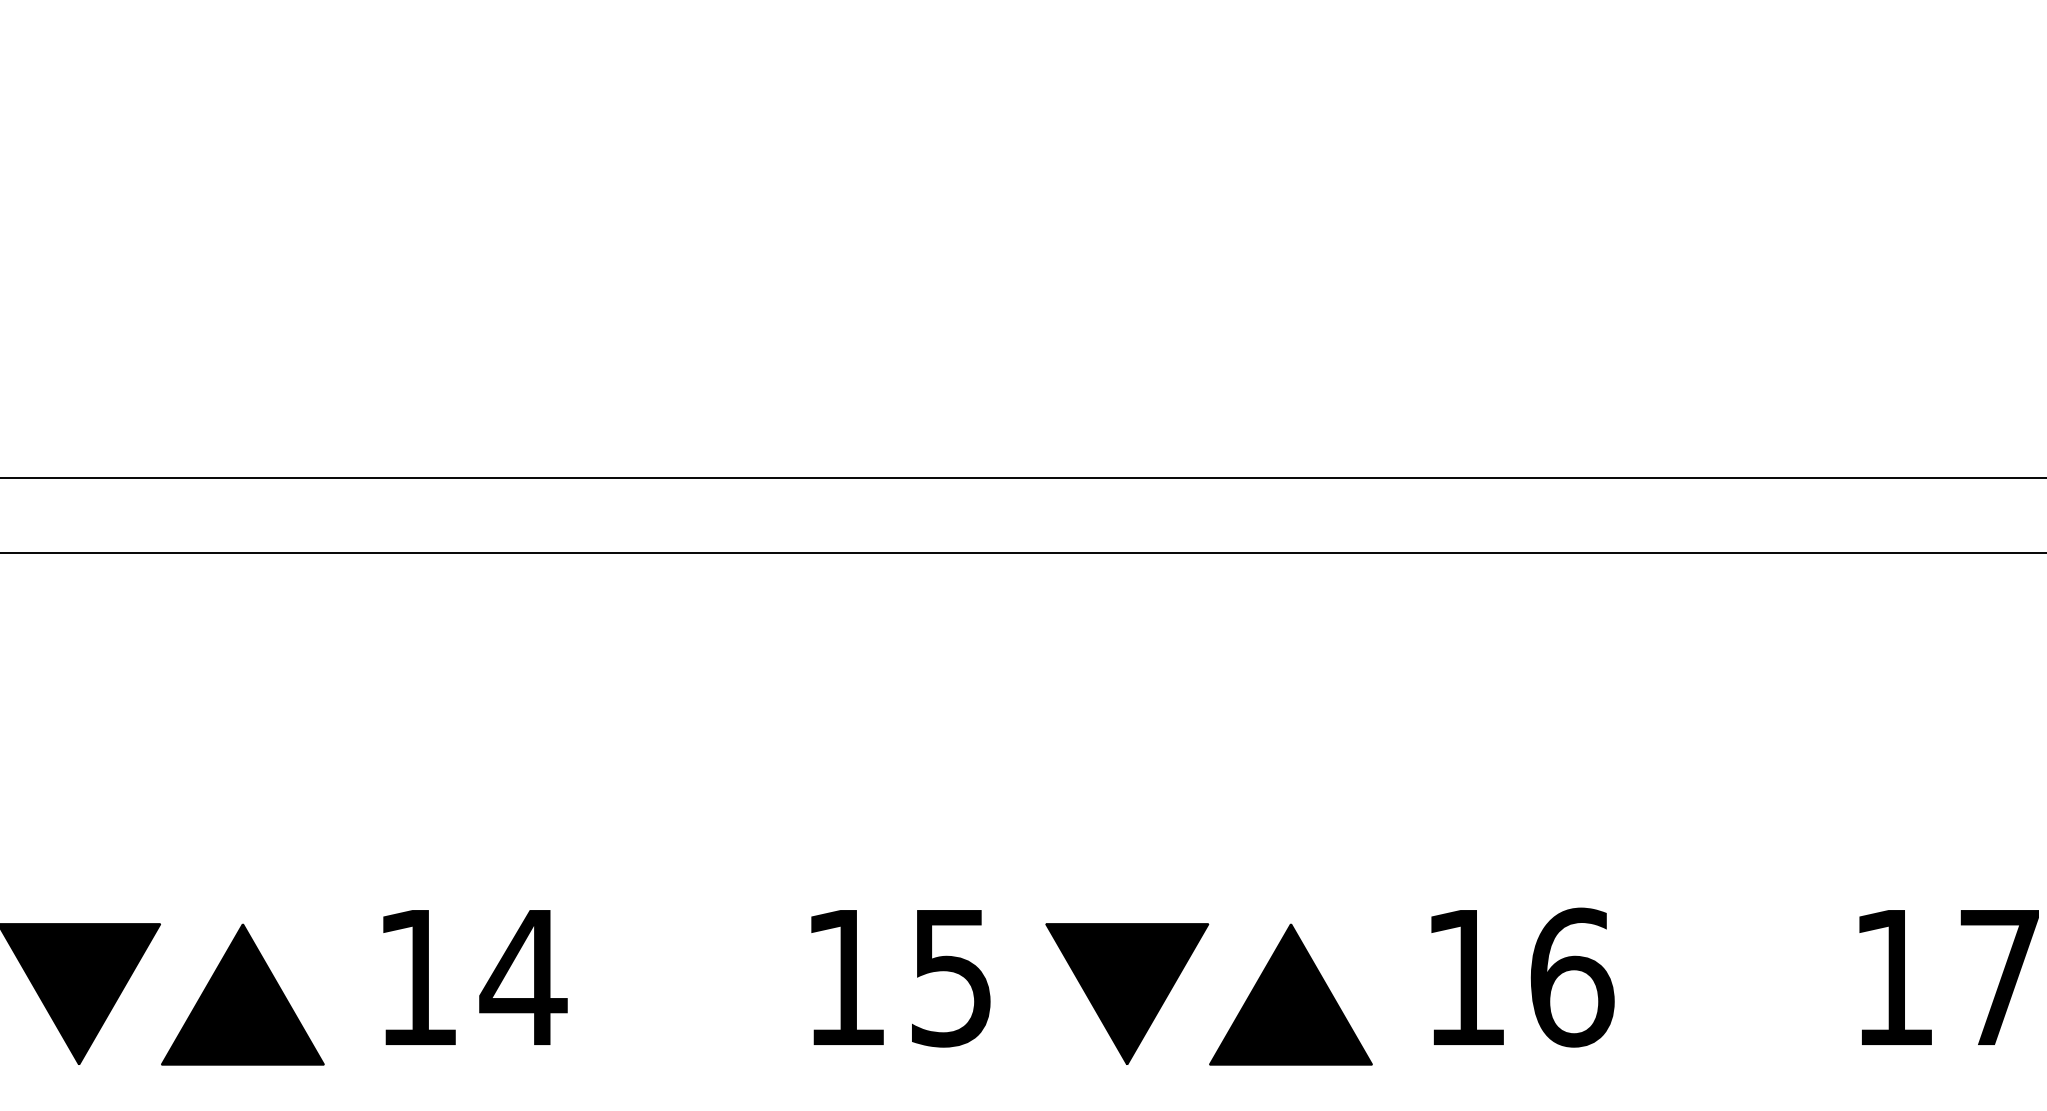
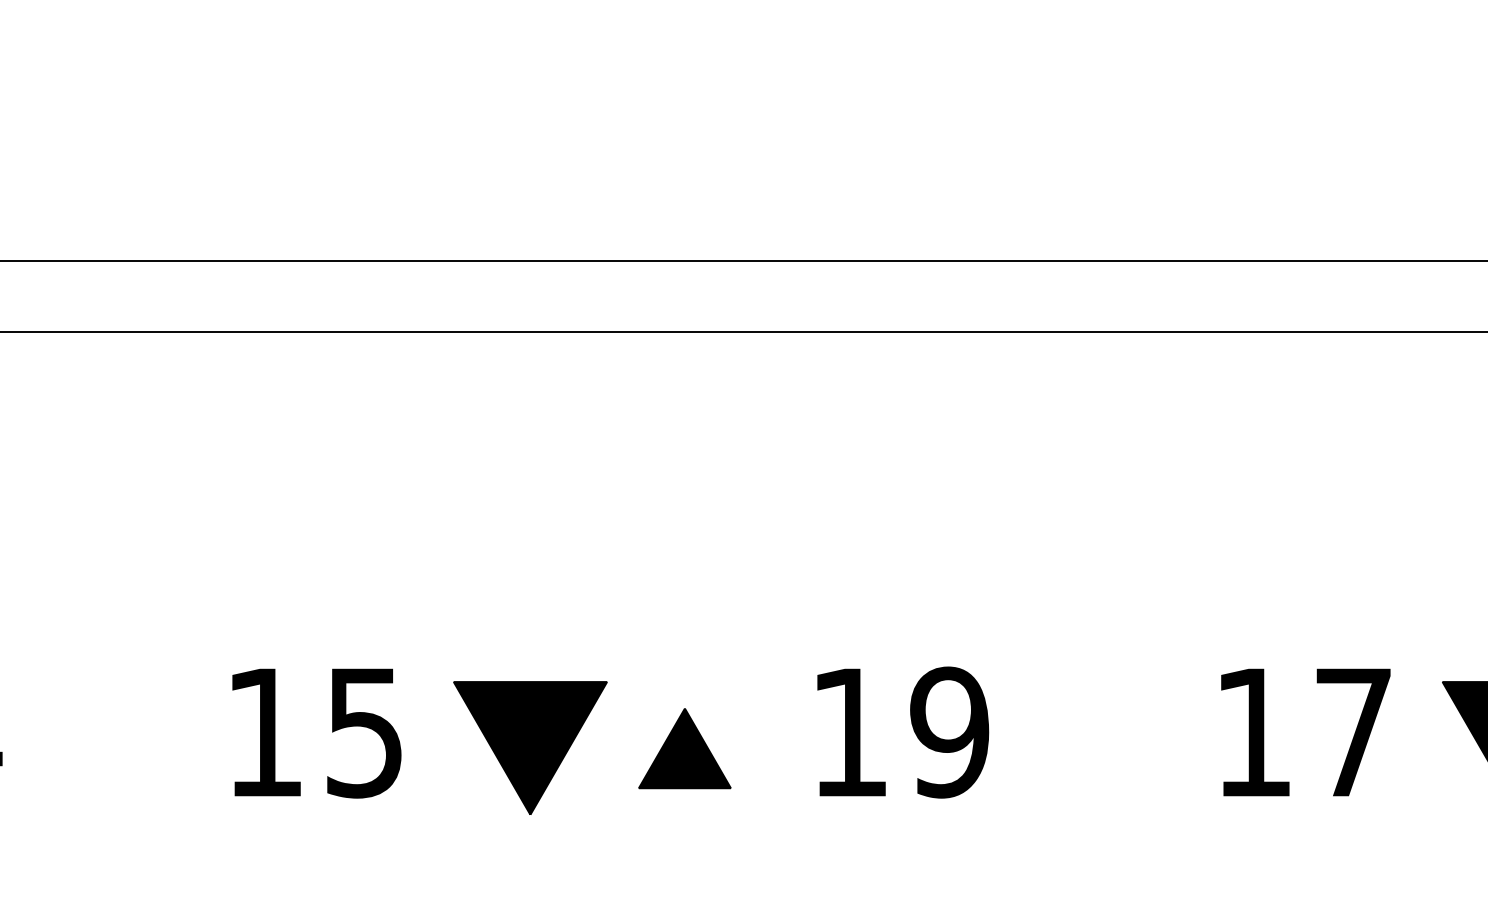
text: (1571, 977) -> (949, 732), 16 -> 19
part: (1290, 994) -> (684, 748), size x0.6

